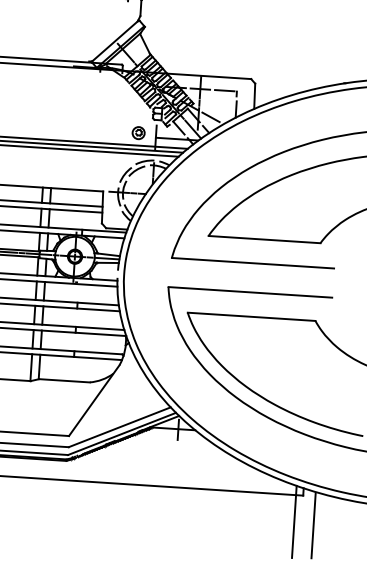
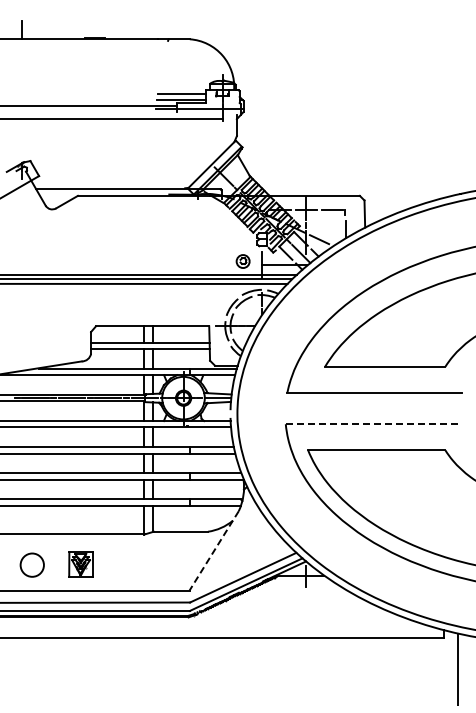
line: (250, 292) -> (373, 424), solid -> dashed
line: (94, 400) -> (214, 550), solid -> dashed
line: (294, 521) -> (436, 666), removed

